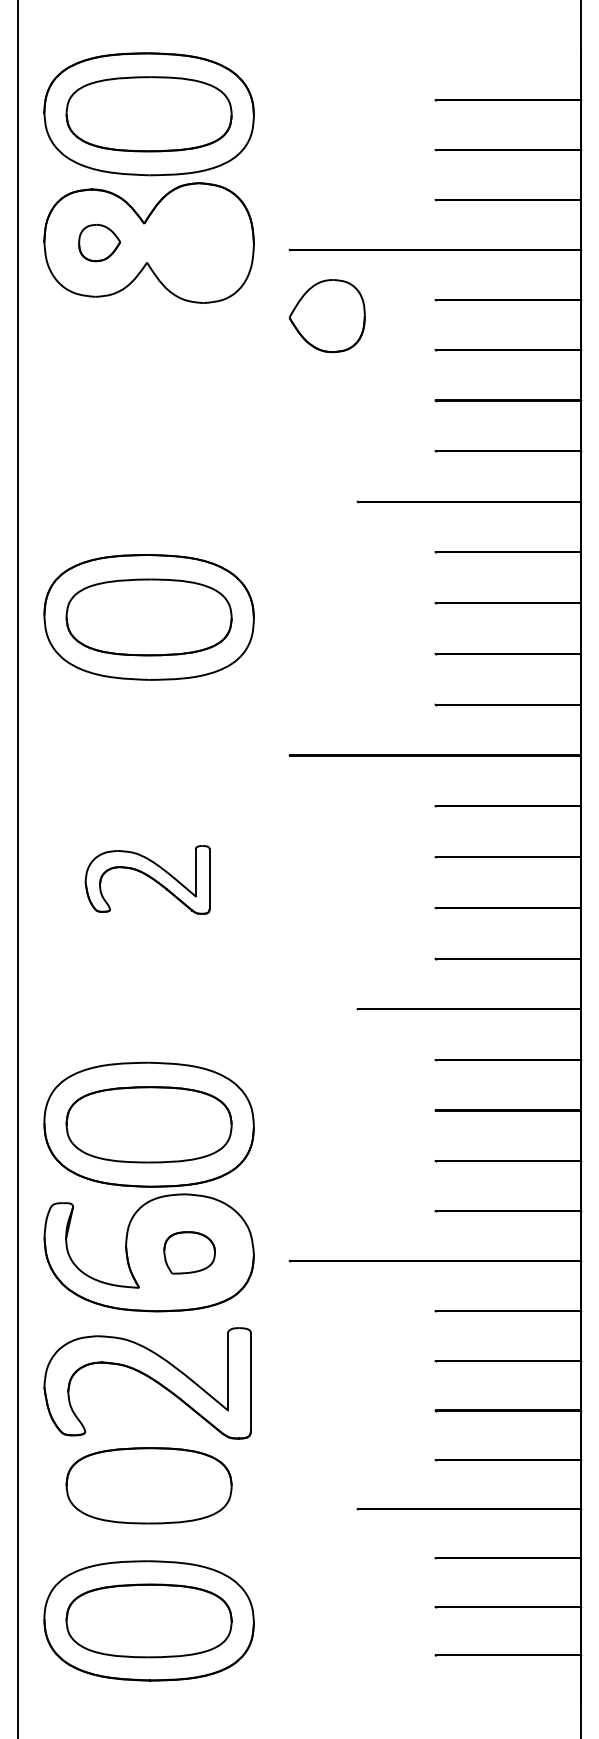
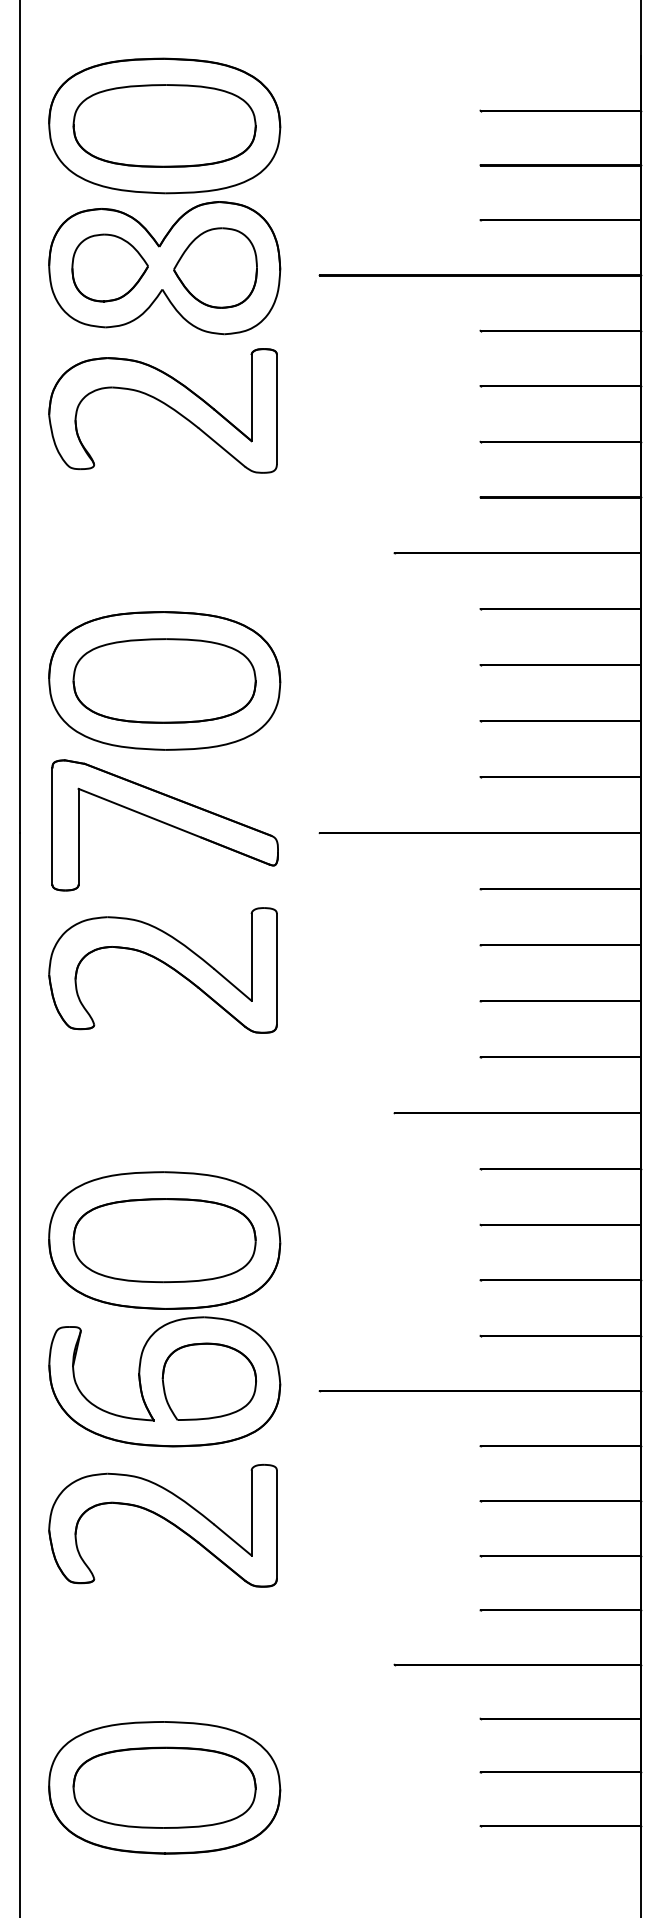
part: (99, 242) -> (109, 267), size x1.67
part: (326, 316) -> (214, 268), moved
part: (147, 372) -> (162, 410), added
part: (149, 748) -> (165, 825), added
part: (147, 879) -> (162, 970), size x1.67
part: (189, 1252) -> (209, 1381), size x1.67
part: (148, 1485) -> (163, 1638), removed

